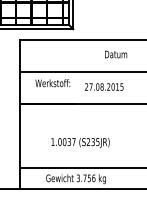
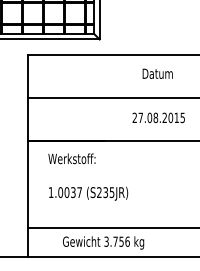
text: (52, 83) -> (71, 158), moved
text: (104, 86) -> (158, 117), moved
text: (80, 142) -> (88, 193), moved

